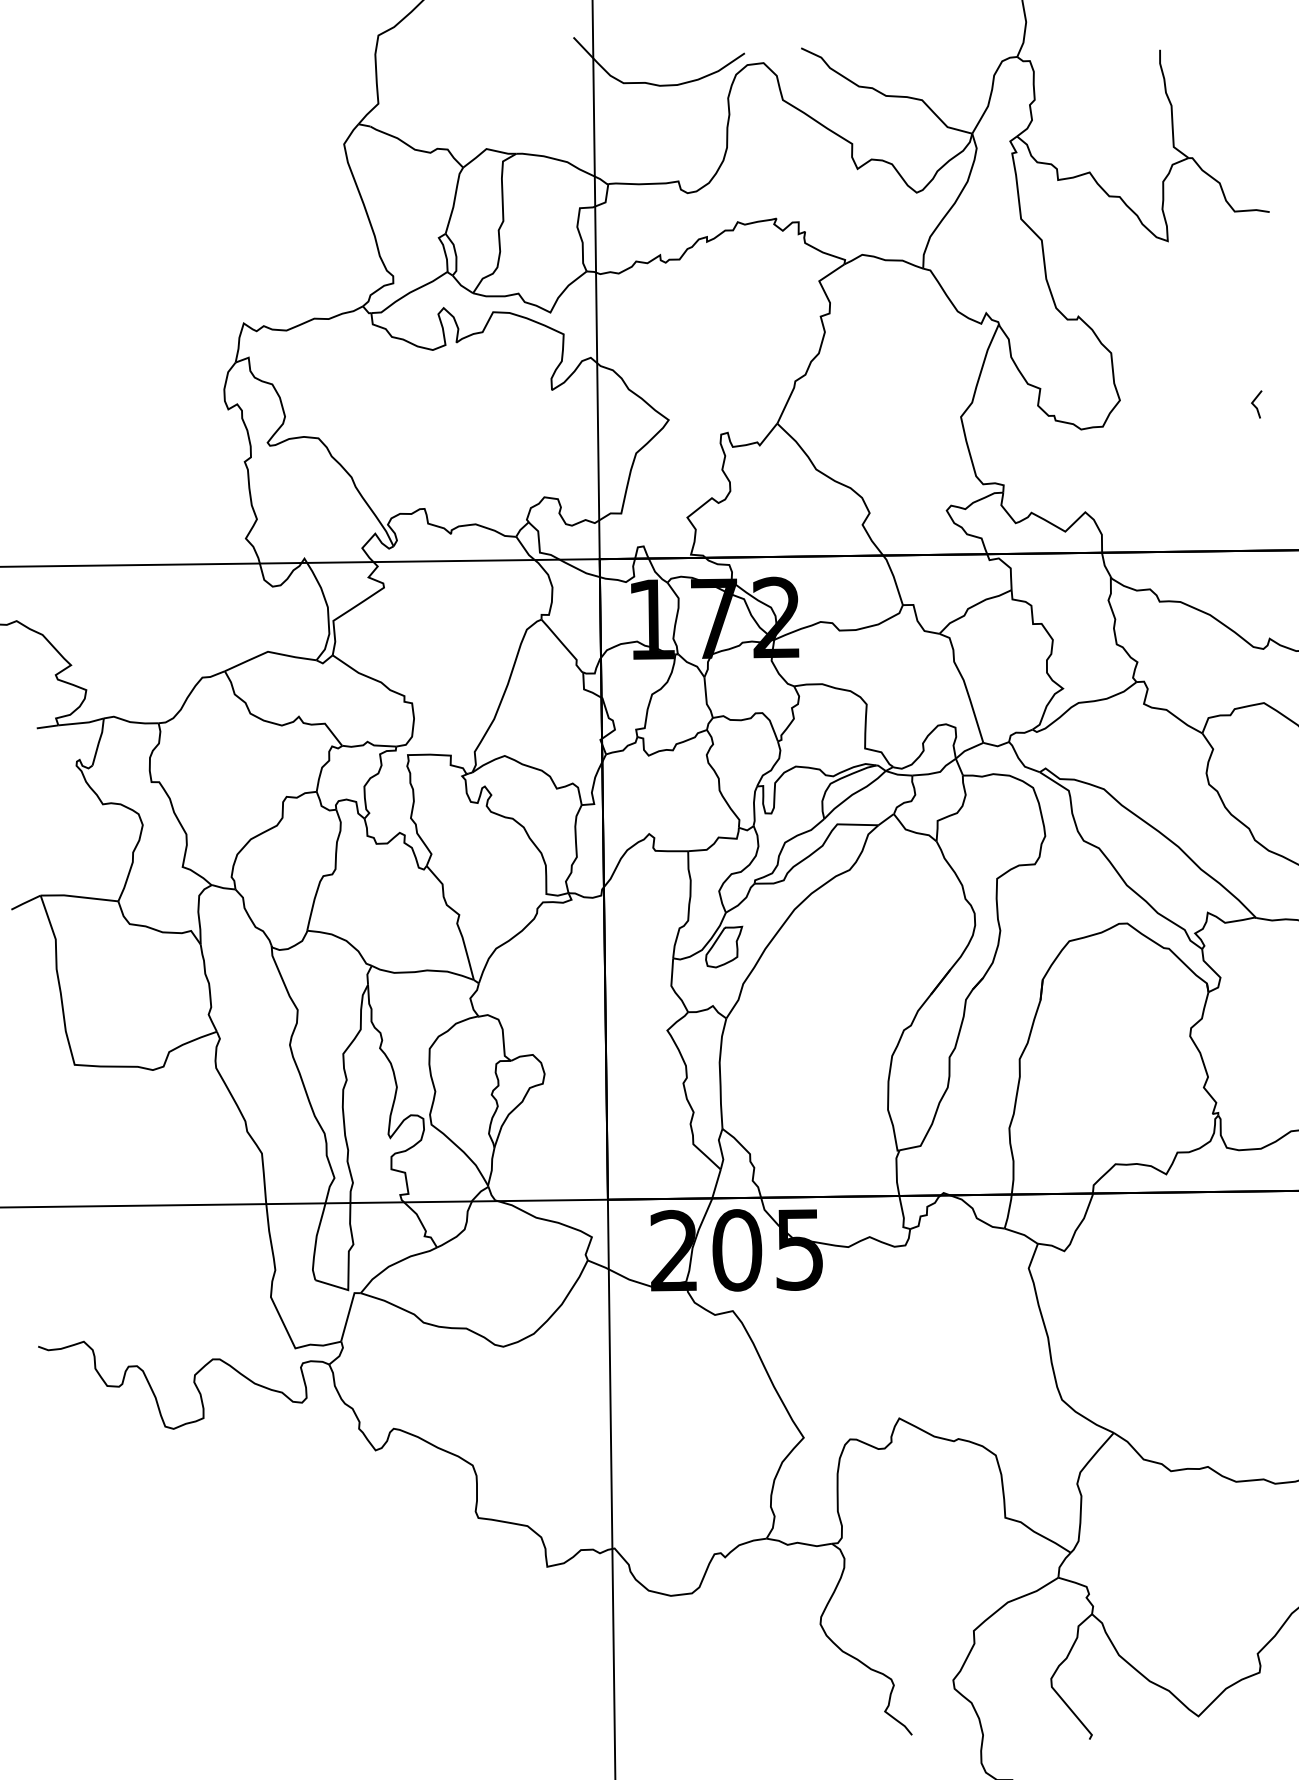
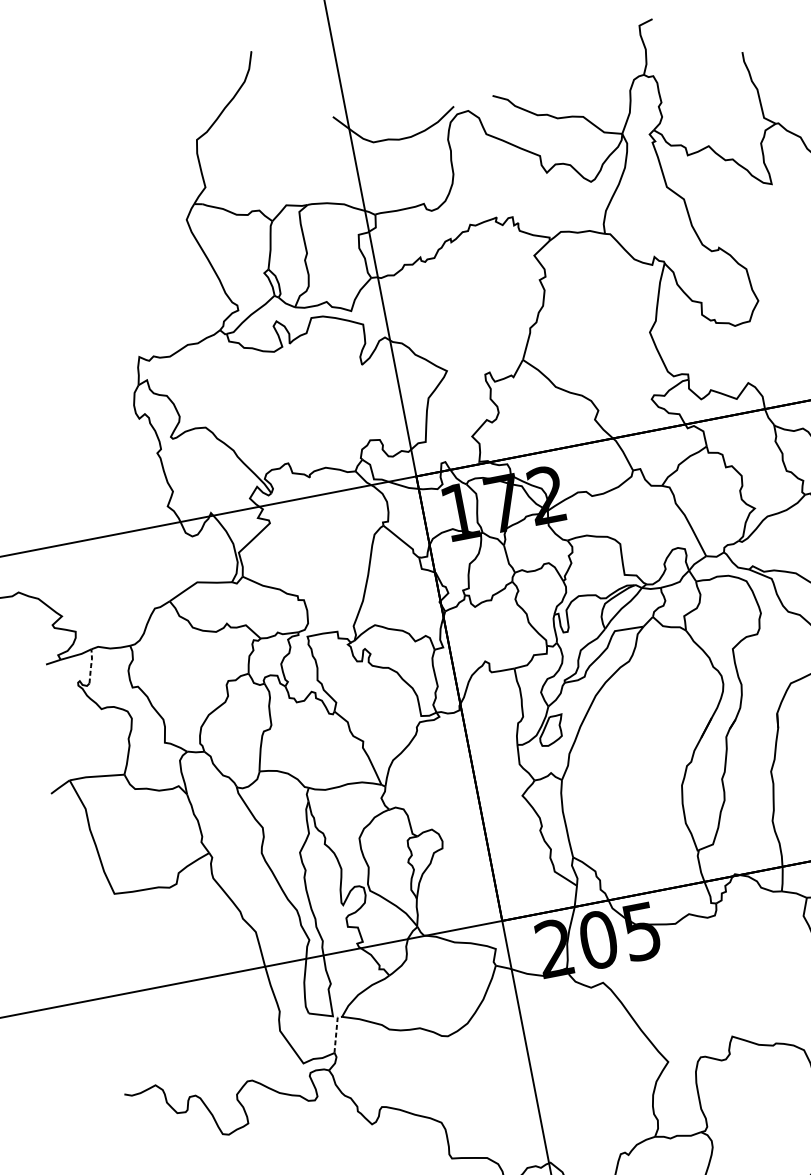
line: (99, 741) -> (91, 665), solid -> dashed
line: (348, 1314) -> (336, 1033), solid -> dashed

